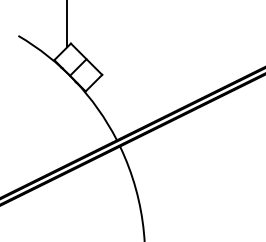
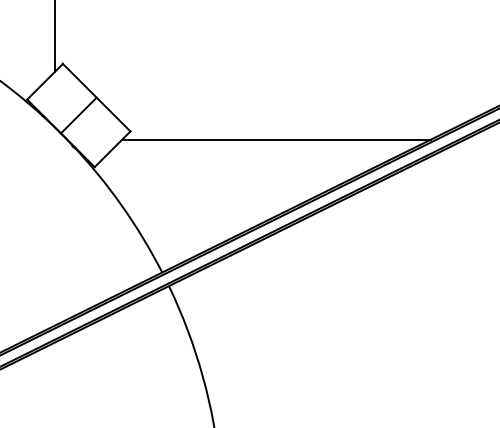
line: (169, 78) -> (275, 139), added

